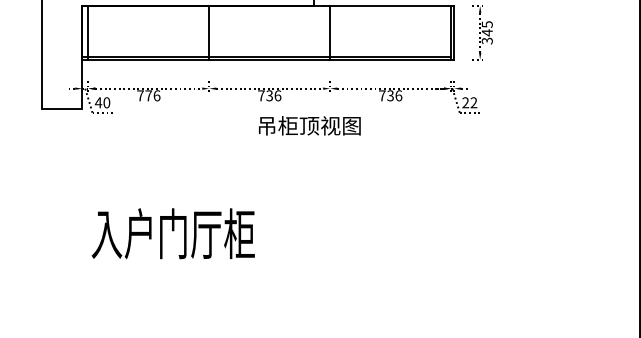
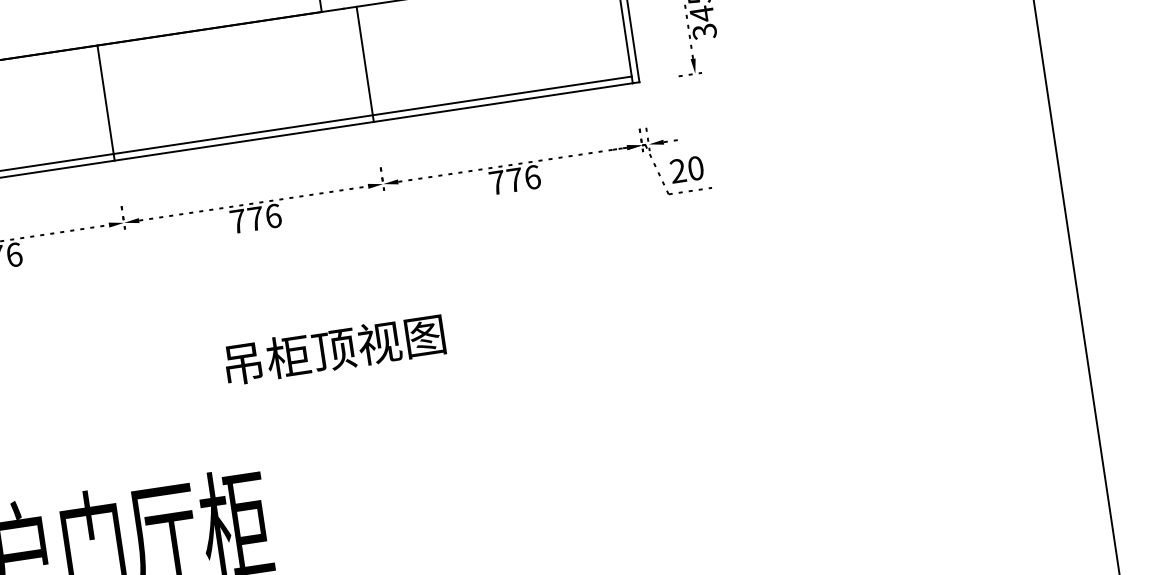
text: (269, 95) -> (255, 218), 736 -> 776
text: (390, 95) -> (514, 179), 736 -> 776
text: (473, 102) -> (694, 167), 22 -> 20
text: (309, 125) -> (334, 348), moved

